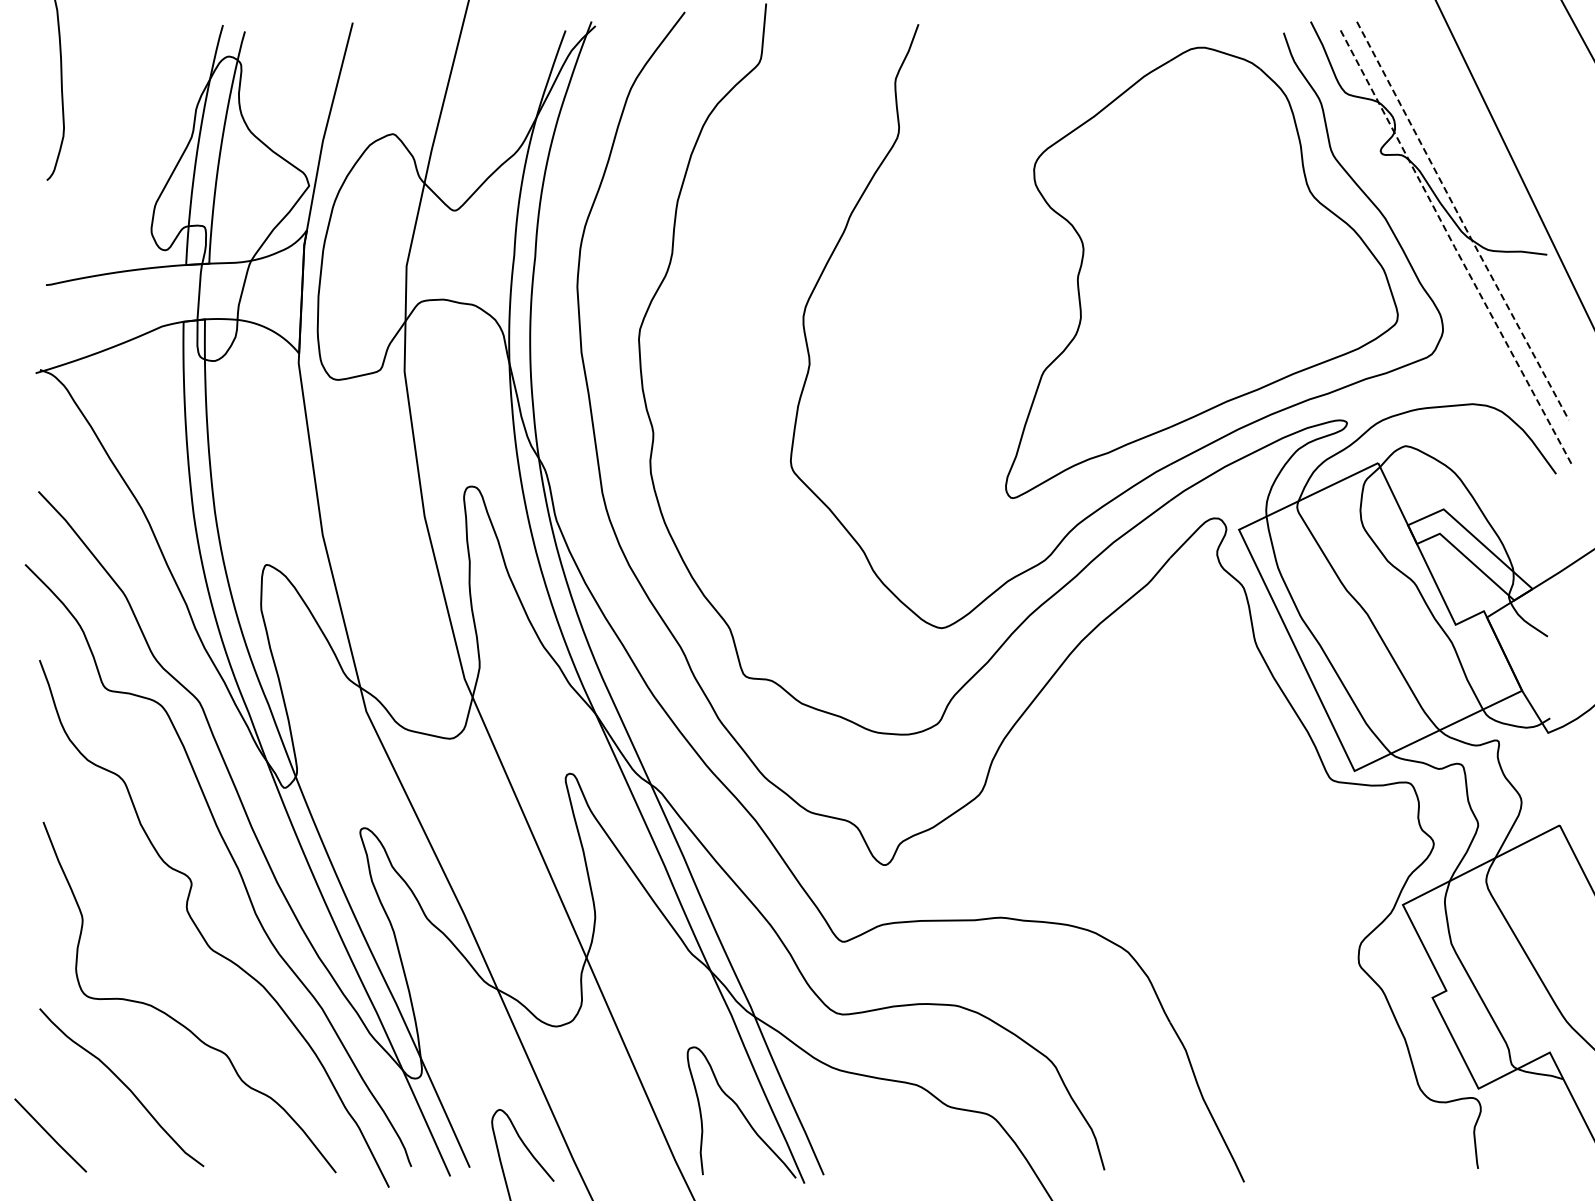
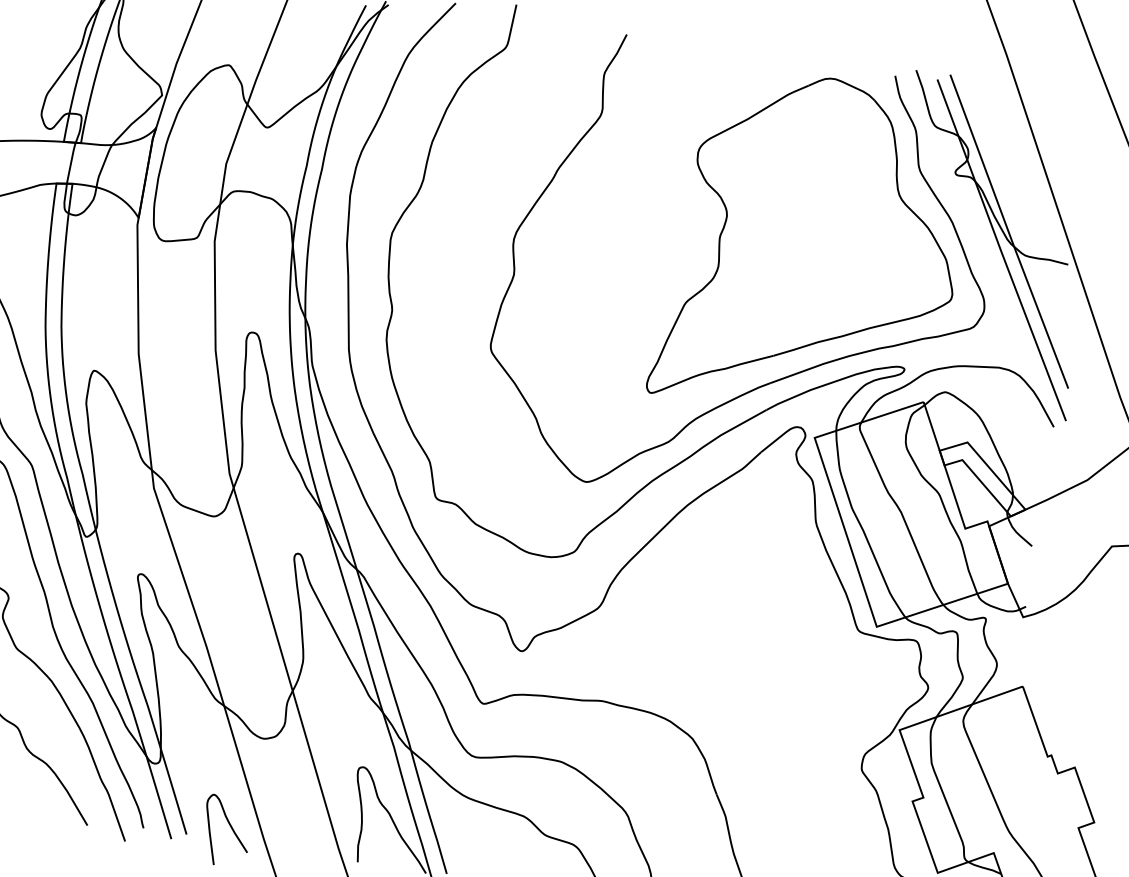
line: (1462, 222) -> (1008, 232), dashed -> solid
line: (1455, 247) -> (1001, 250), dashed -> solid

